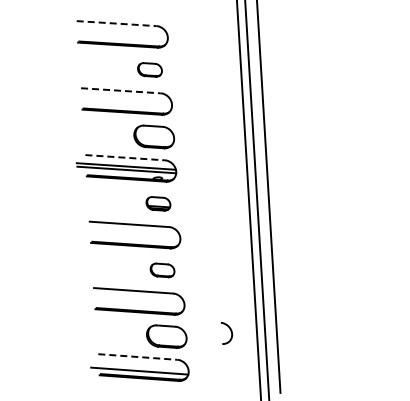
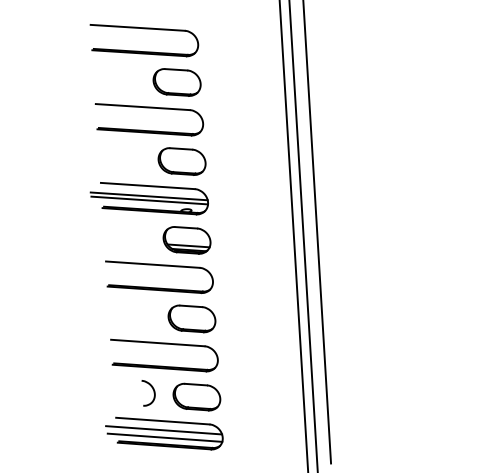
line: (116, 23) -> (137, 27), dashed -> solid
part: (149, 69) -> (176, 81), size x1.67
line: (120, 90) -> (142, 106), dashed -> solid
line: (125, 157) -> (148, 185), dashed -> solid
part: (158, 203) -> (187, 240), size x1.67
part: (162, 270) -> (191, 319), size x1.67
curve: (230, 331) -> (152, 391), moved
line: (137, 357) -> (162, 421), dashed -> solid
line: (138, 364) -> (163, 429), added

